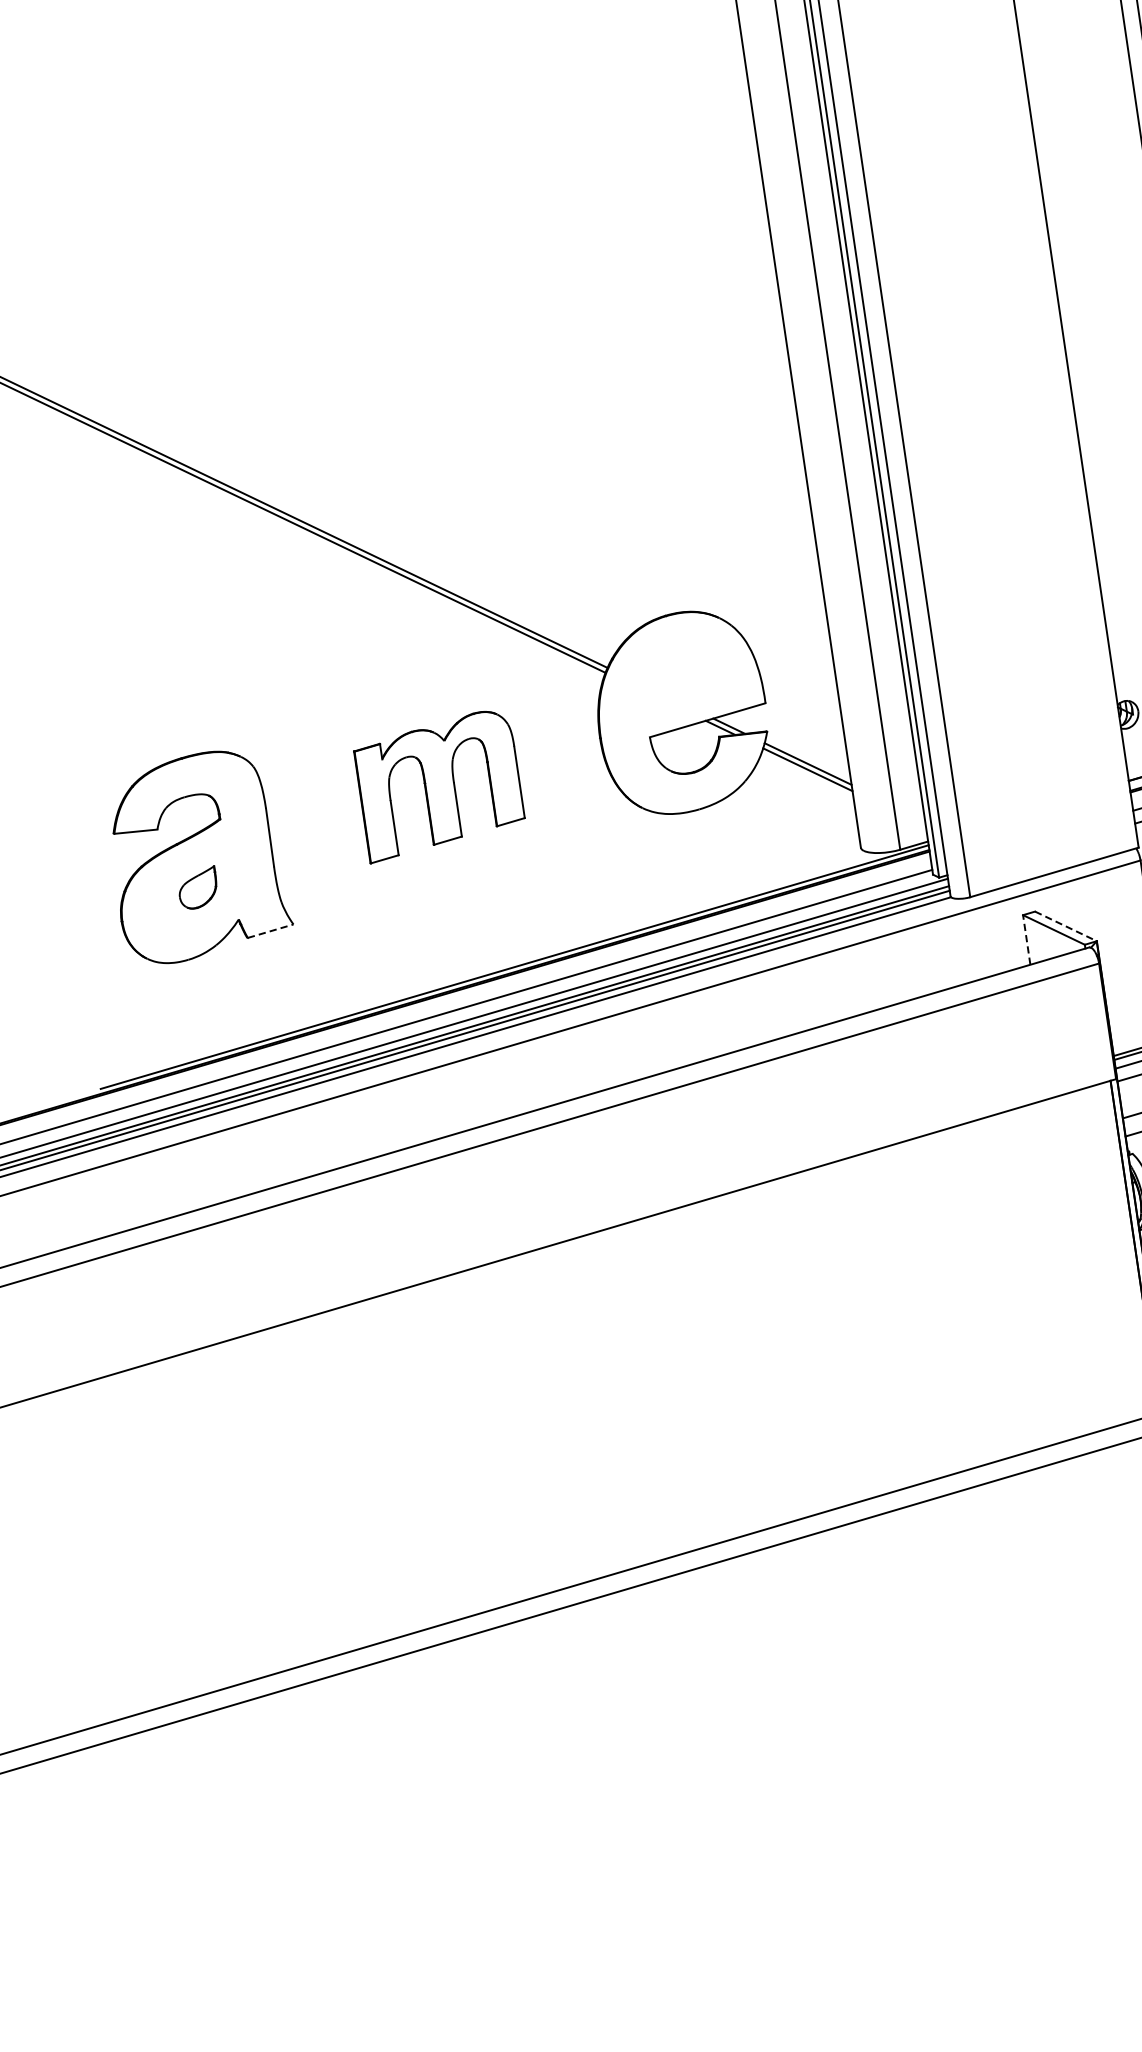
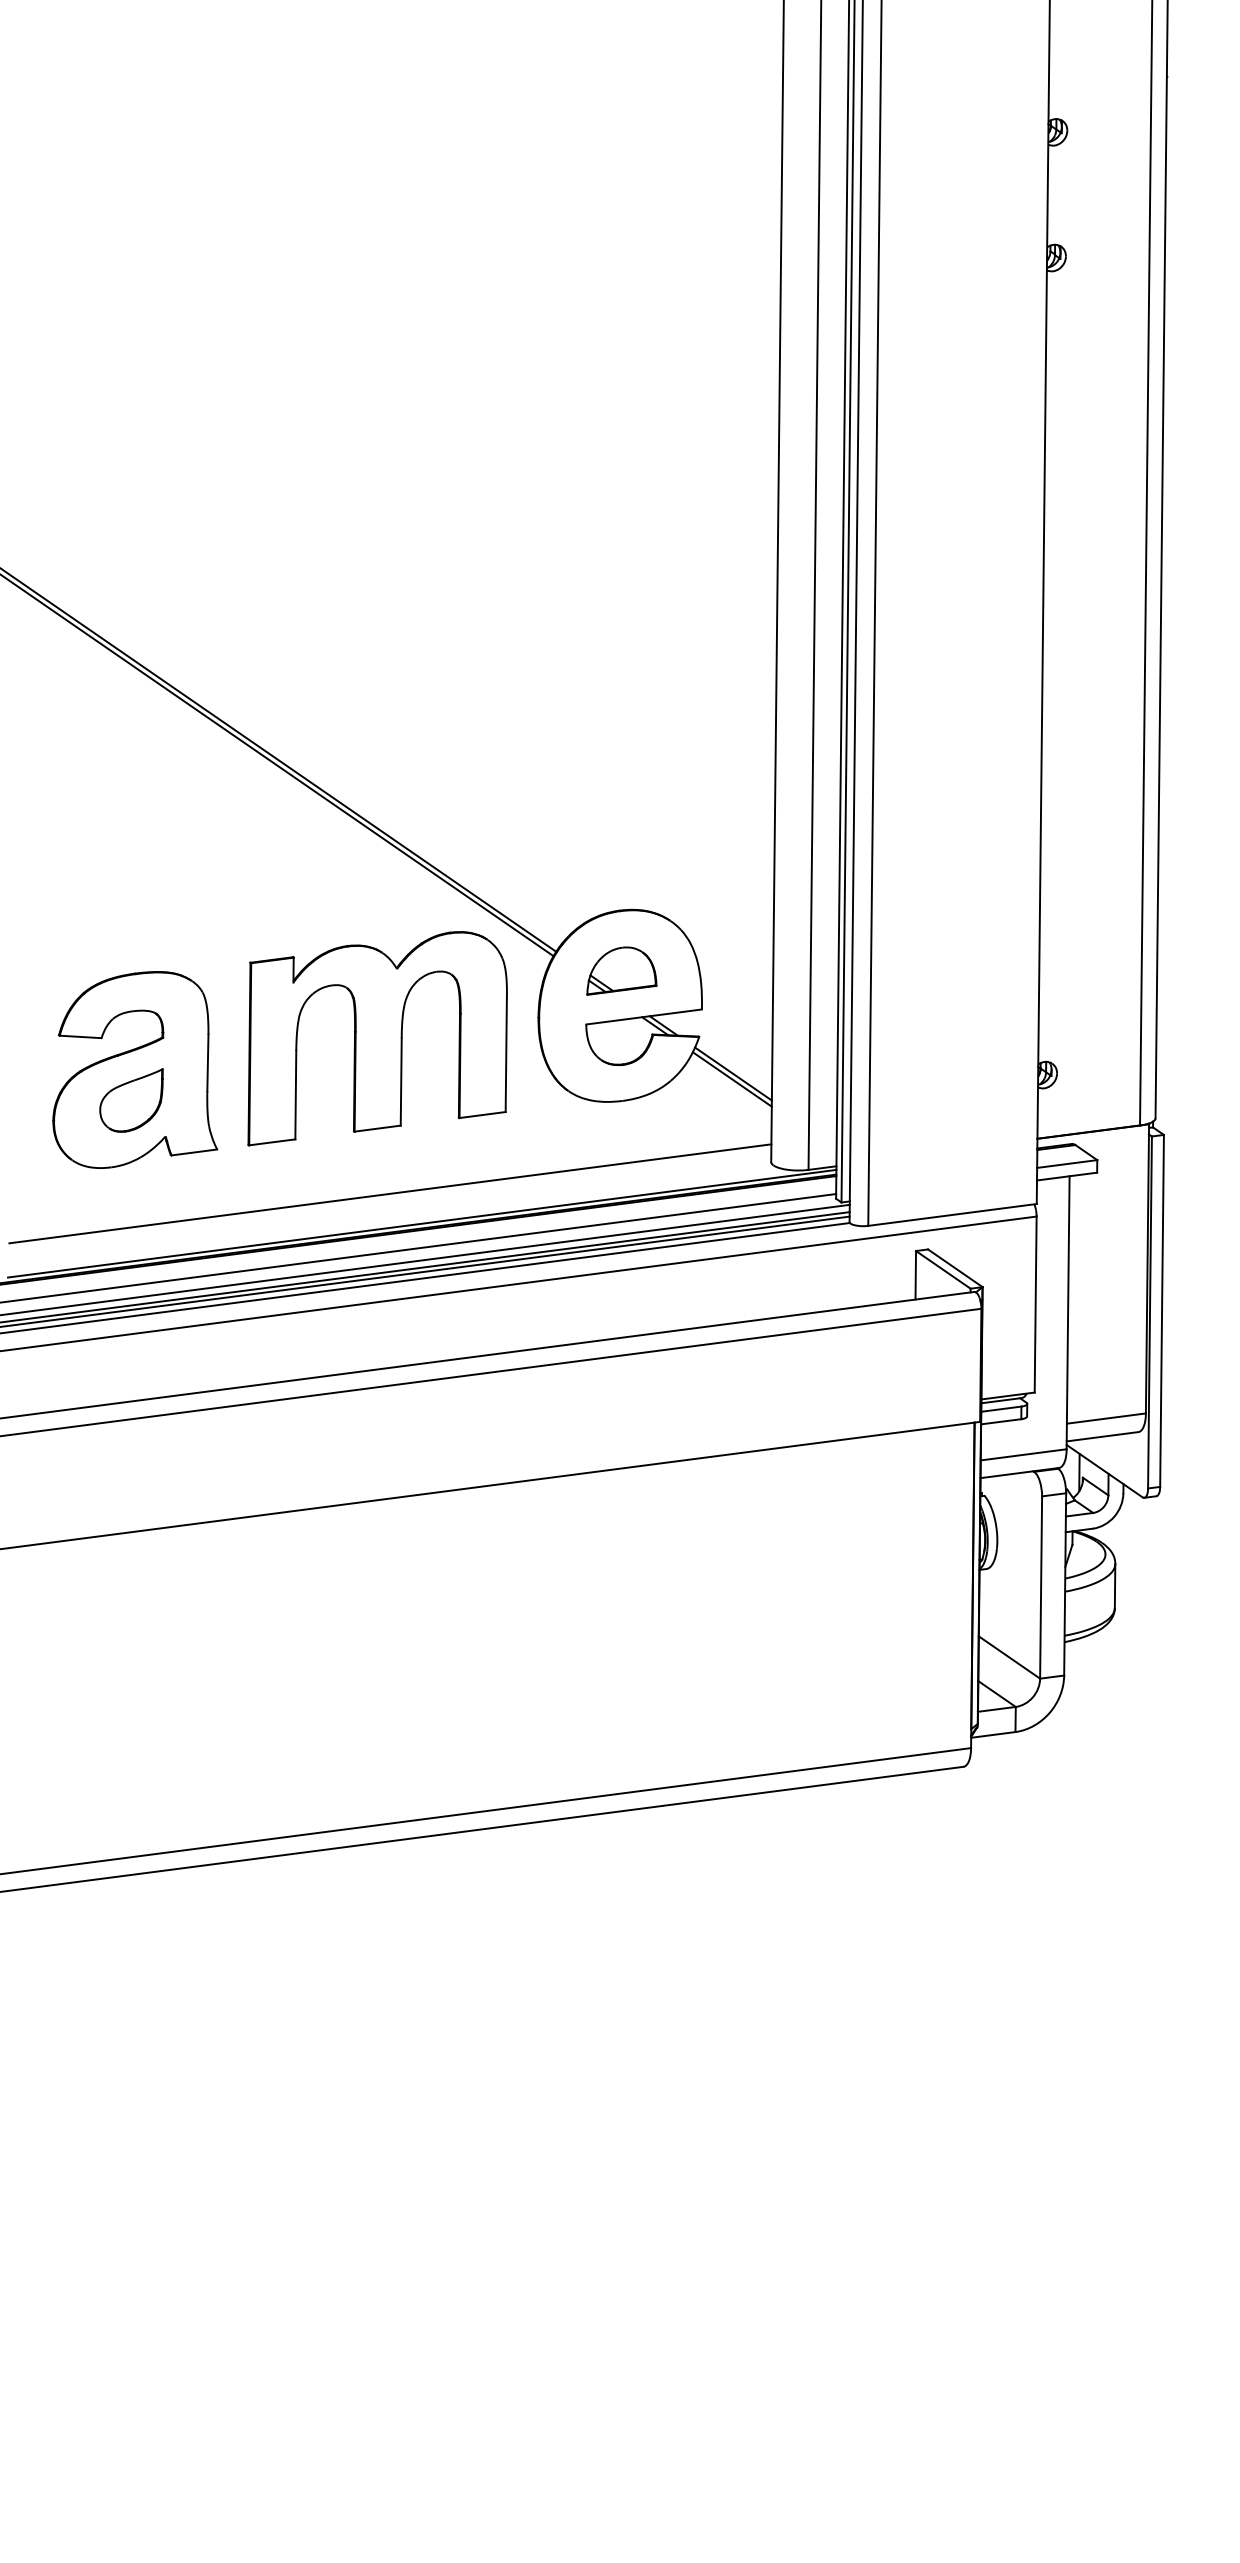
part: (677, 676) -> (621, 970), added
part: (439, 785) -> (377, 1038), size x1.67
part: (198, 888) -> (131, 1100), size x1.67
line: (1066, 926) -> (955, 1268), dashed -> solid
line: (270, 931) -> (194, 1152), dashed -> solid
line: (1026, 939) -> (915, 1274), dashed -> solid
line: (477, 941) -> (390, 1193), added

